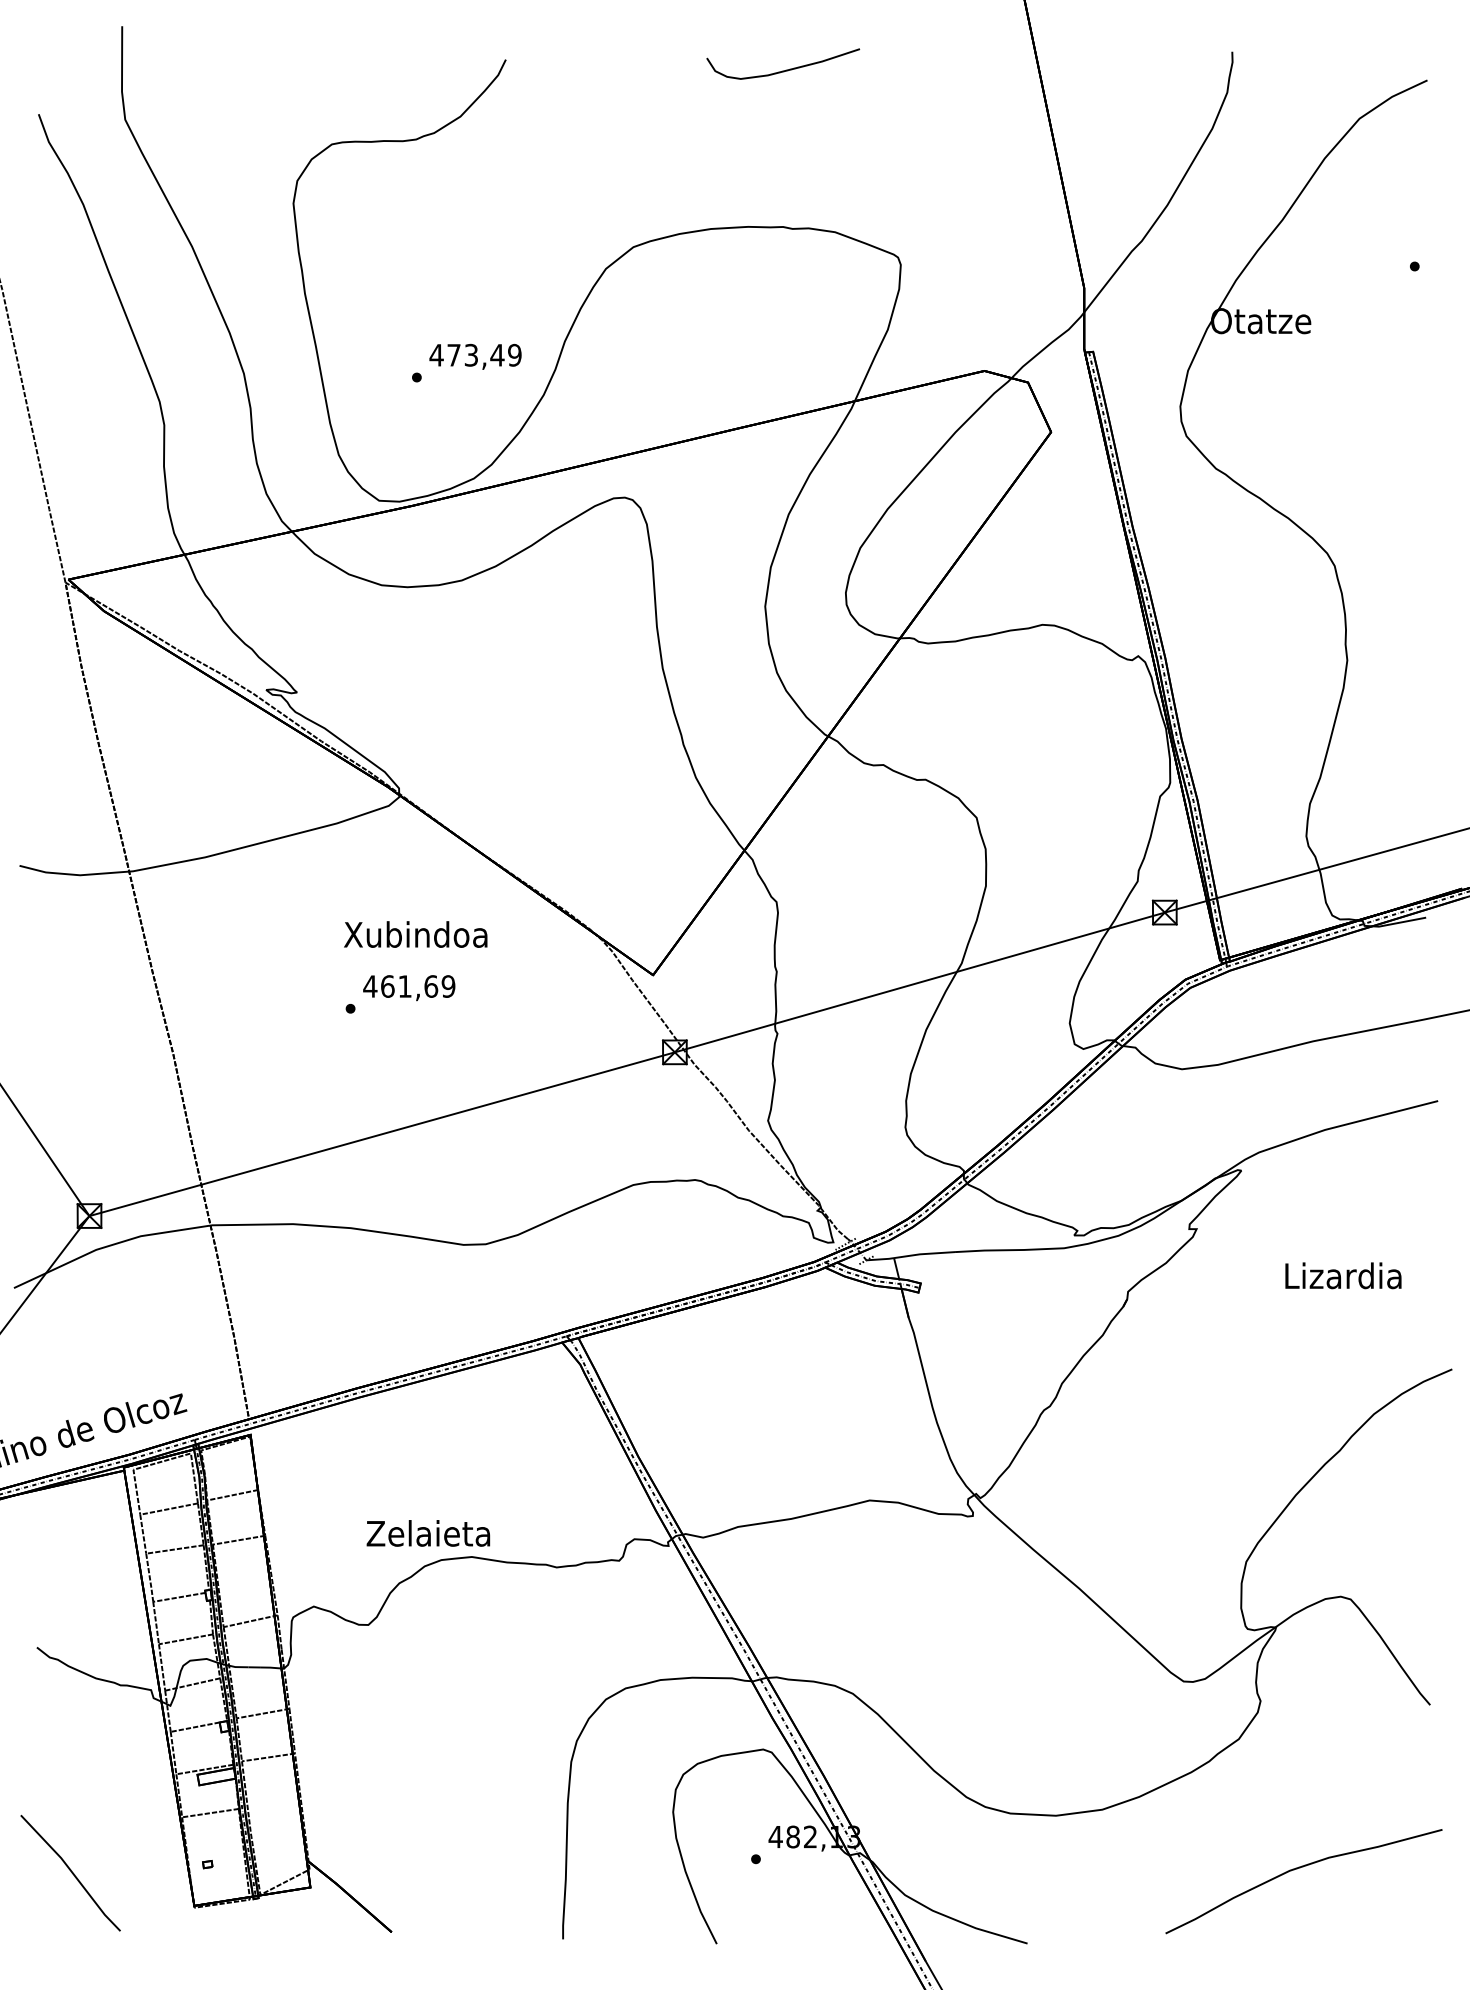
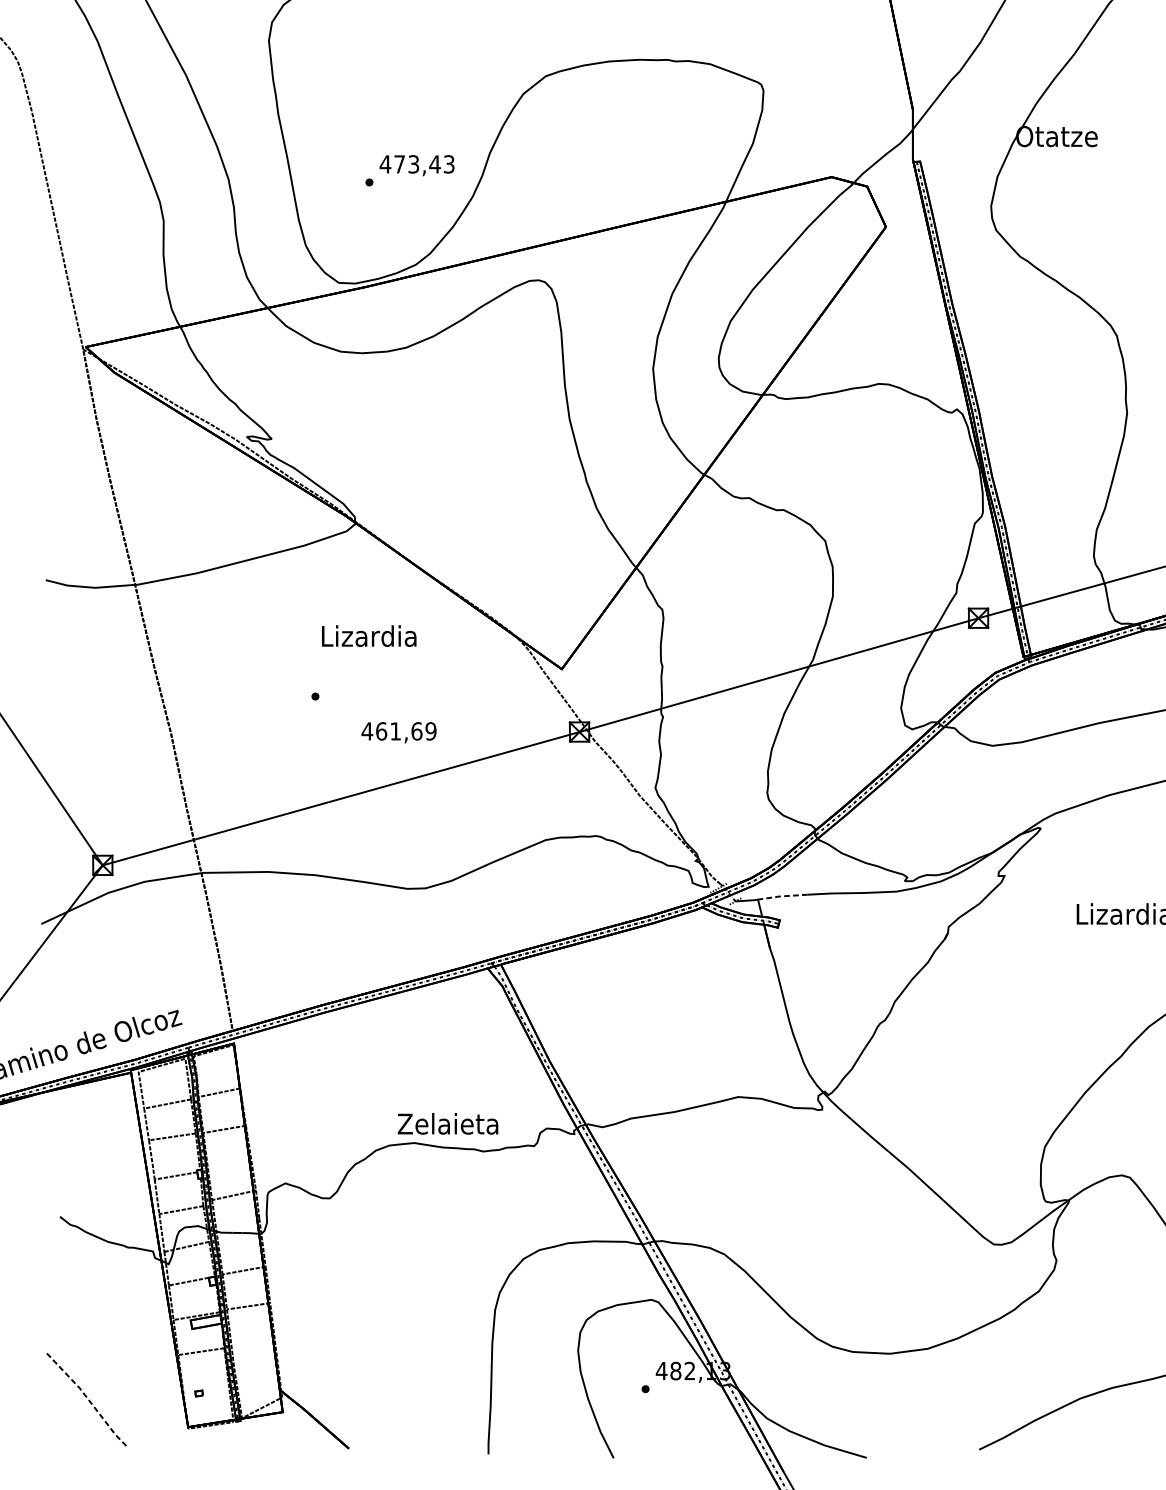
text: (514, 355) -> (448, 164), 473,49 -> 473,43
text: (415, 934) -> (368, 636), Xubindoa -> Lizardia
text: (409, 988) -> (399, 732), moved
line: (923, 1254) -> (782, 896), solid -> dashed
text: (428, 1533) -> (448, 1123), moved
line: (72, 1872) -> (88, 1399), solid -> dashed

